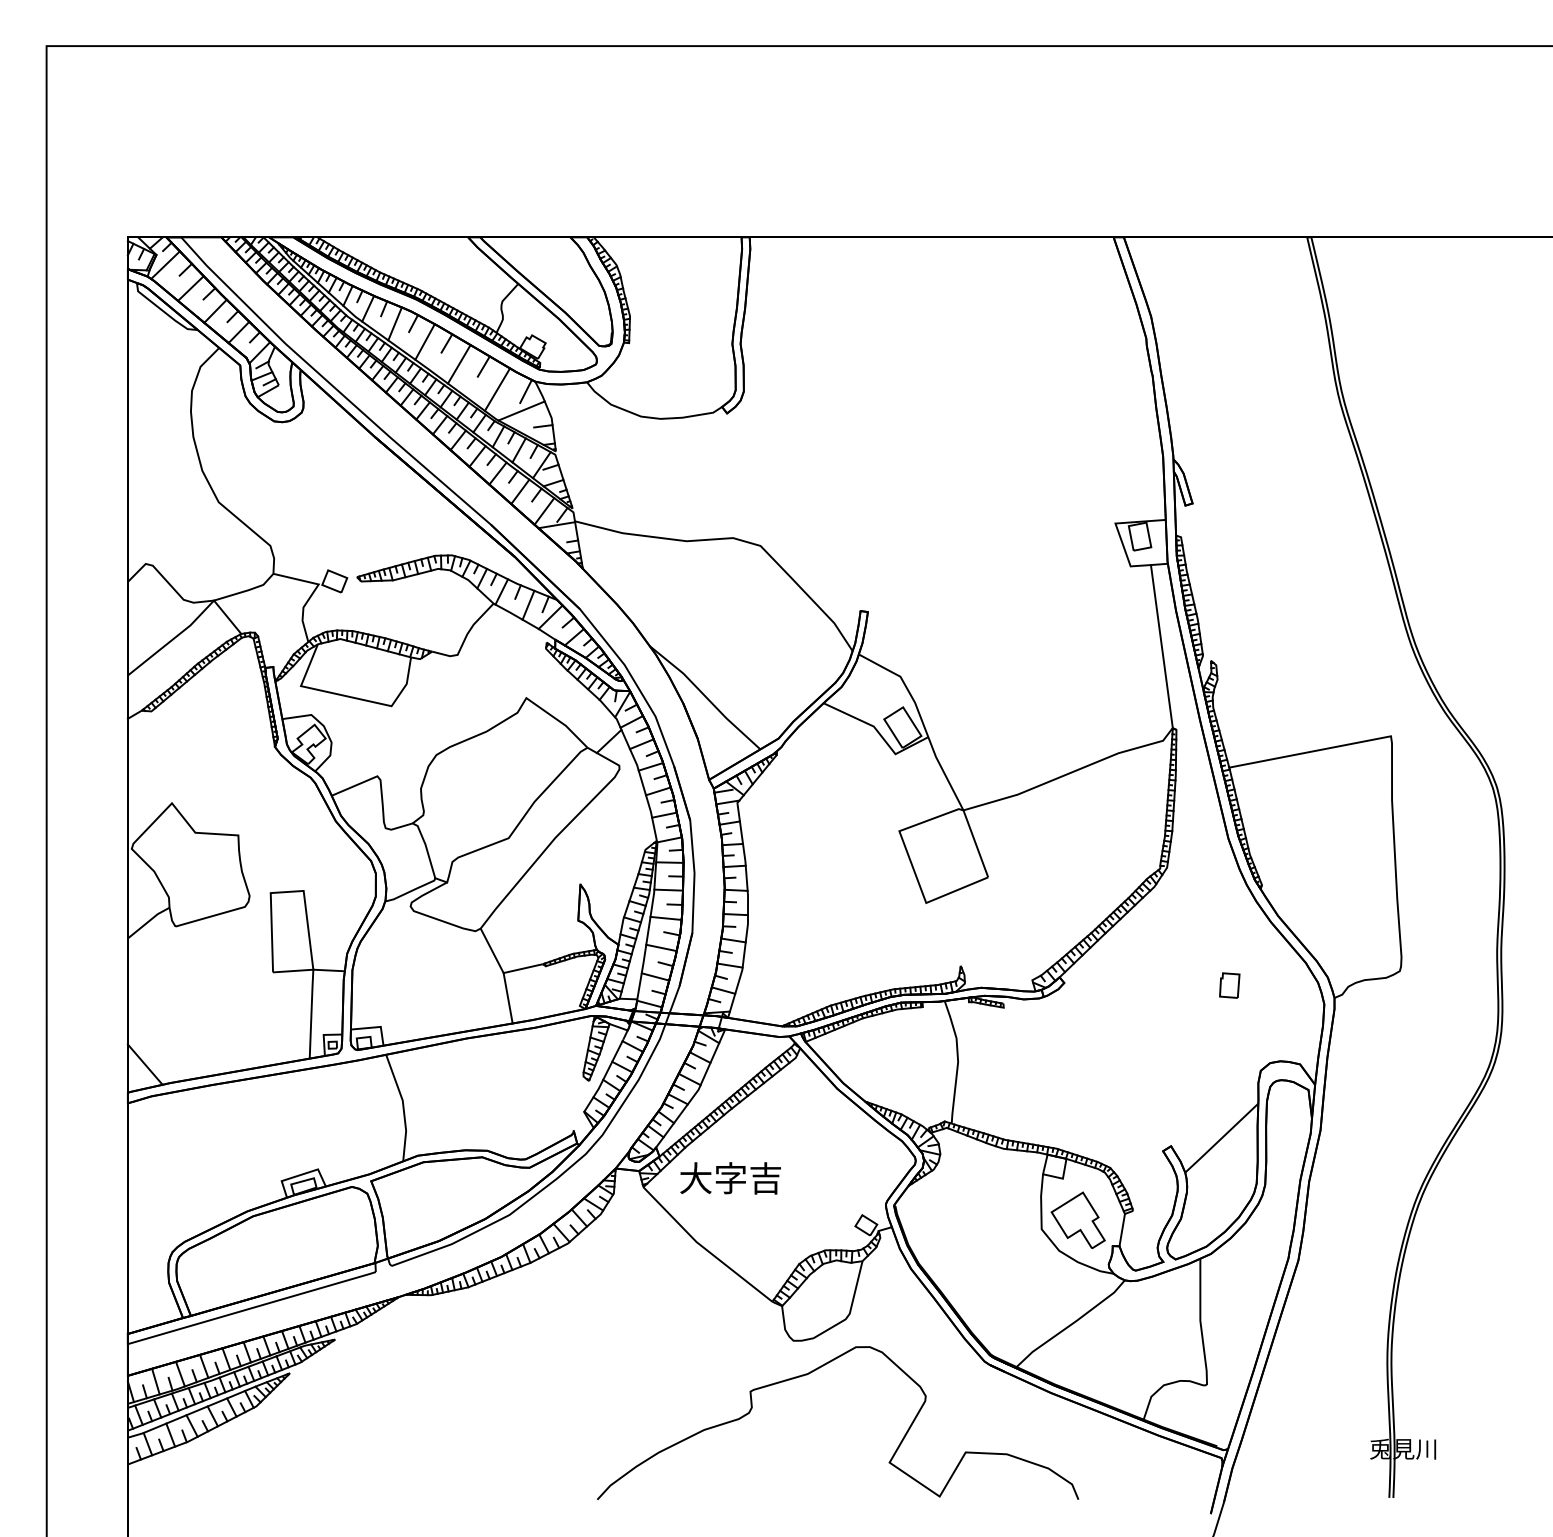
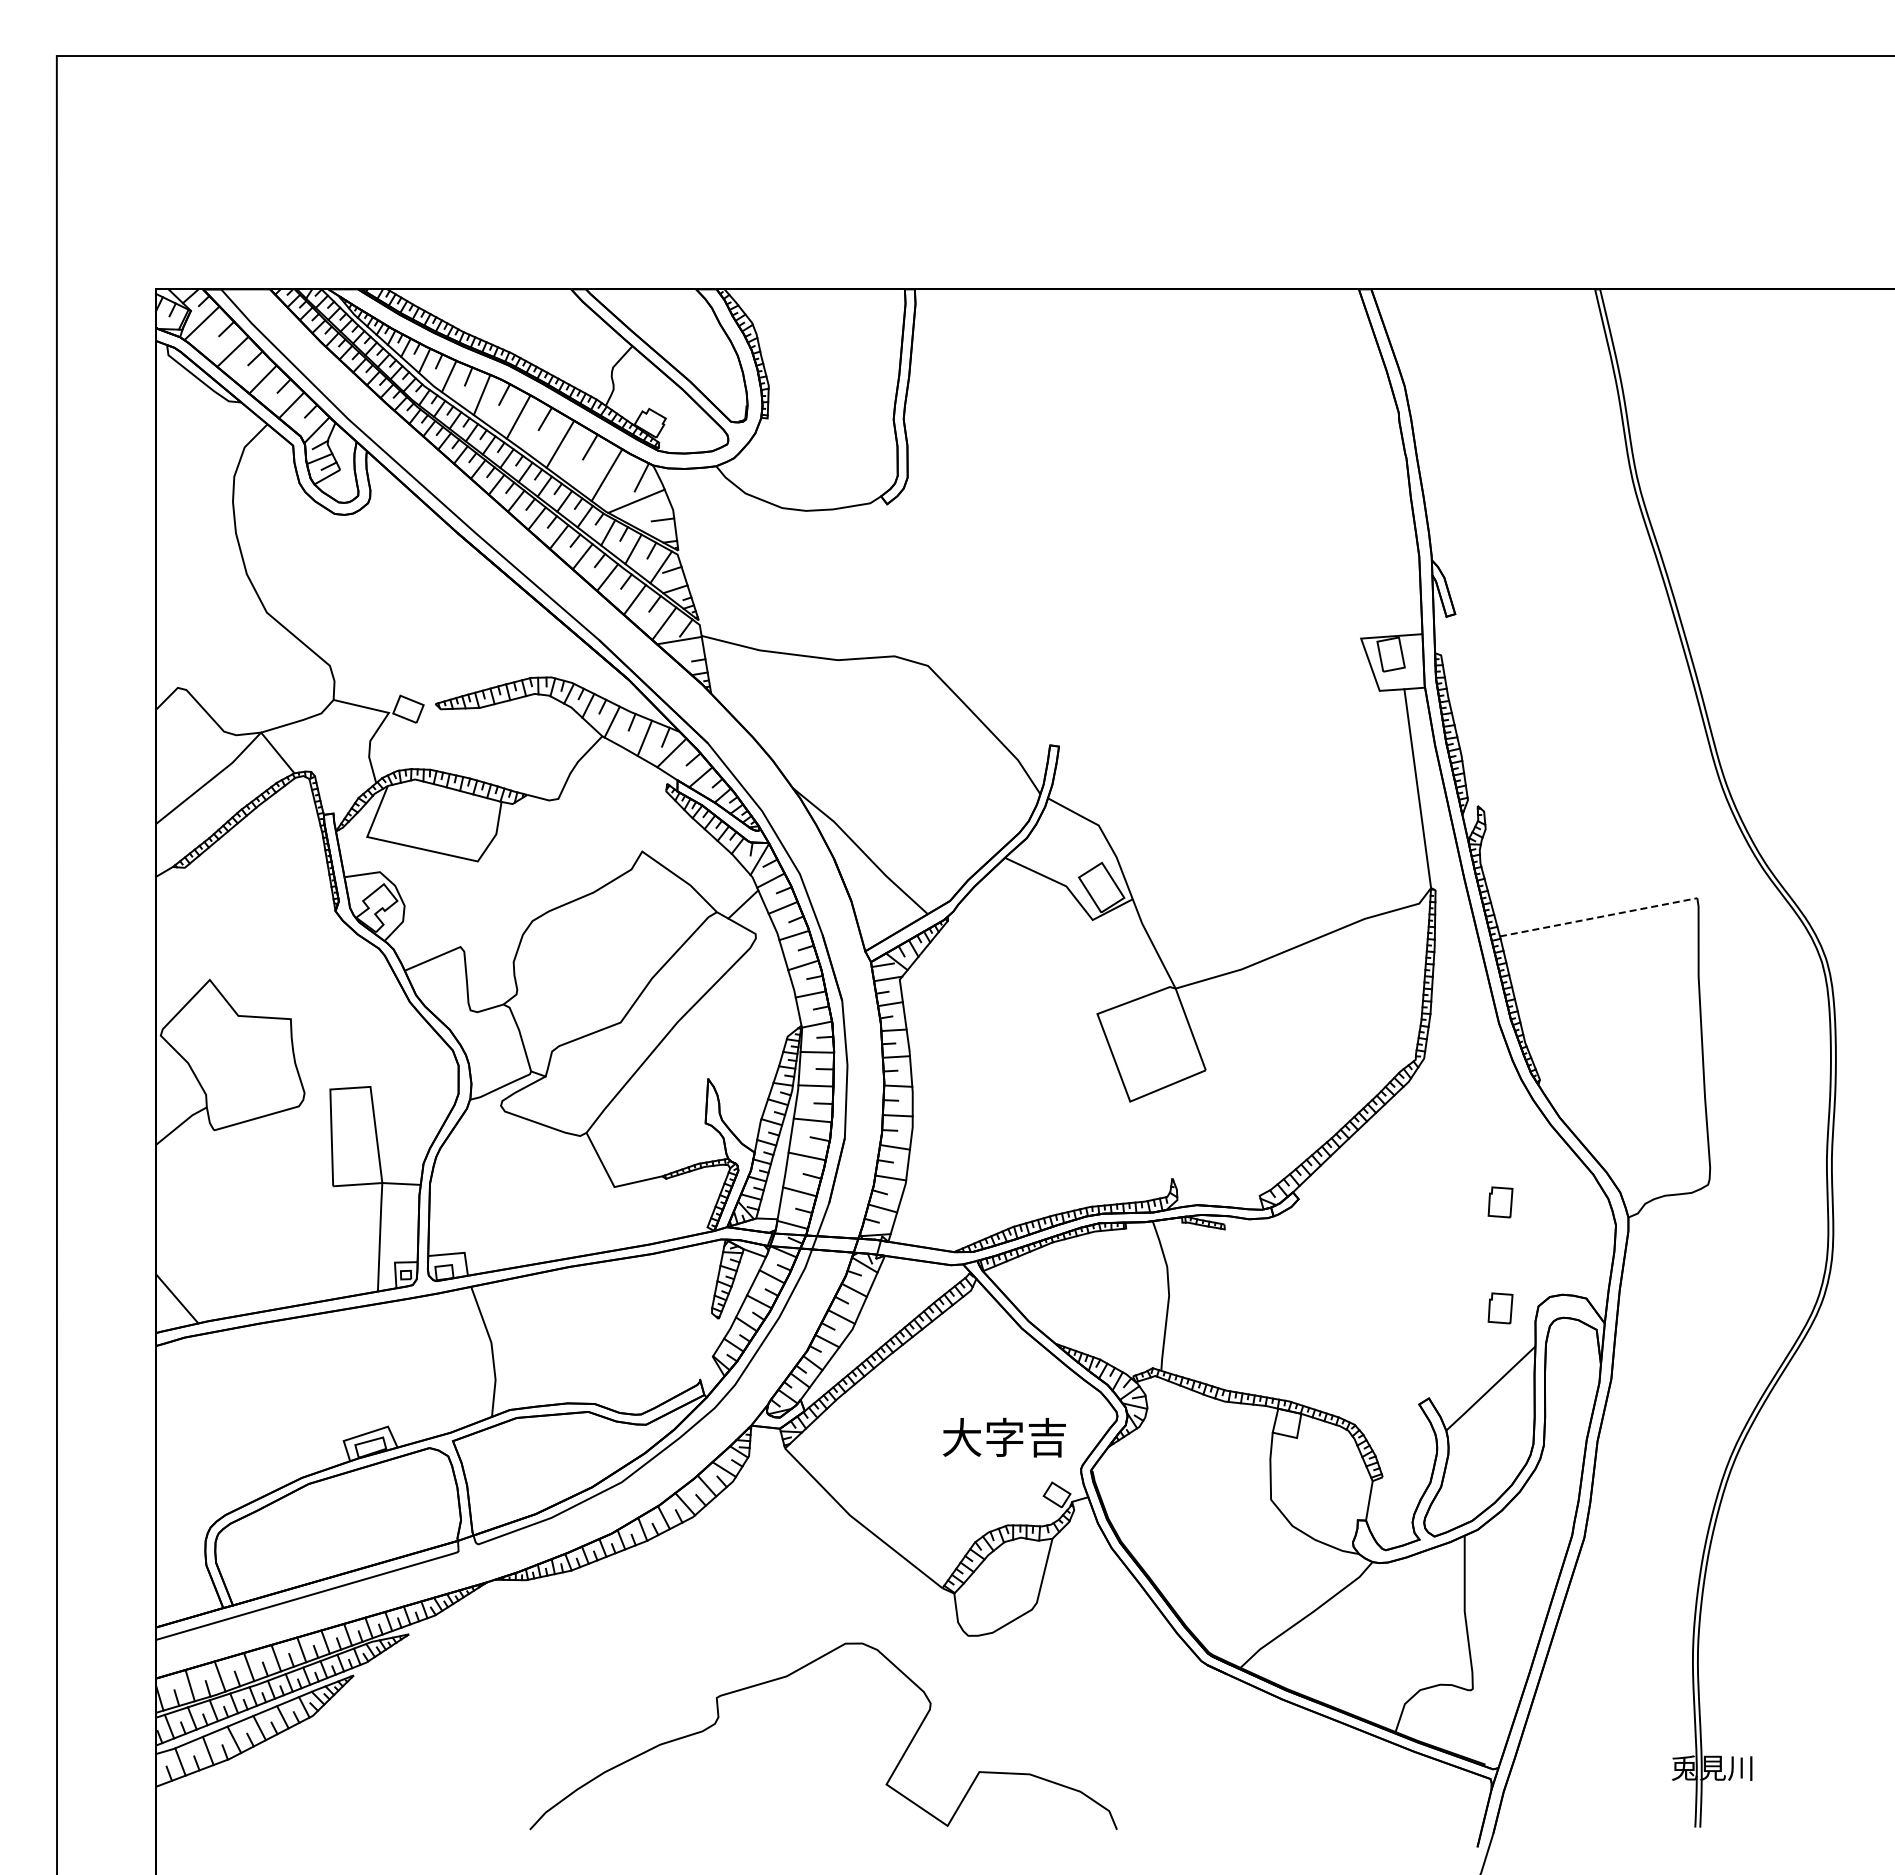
line: (1310, 752) -> (1599, 917), solid -> dashed
line: (507, 997) -> (619, 1217), removed
part: (1229, 1072) -> (1500, 1308), added
text: (730, 1178) -> (1004, 1437), moved
part: (1078, 1220) -> (1315, 1488), removed
curve: (812, 1372) -> (792, 1674), moved

